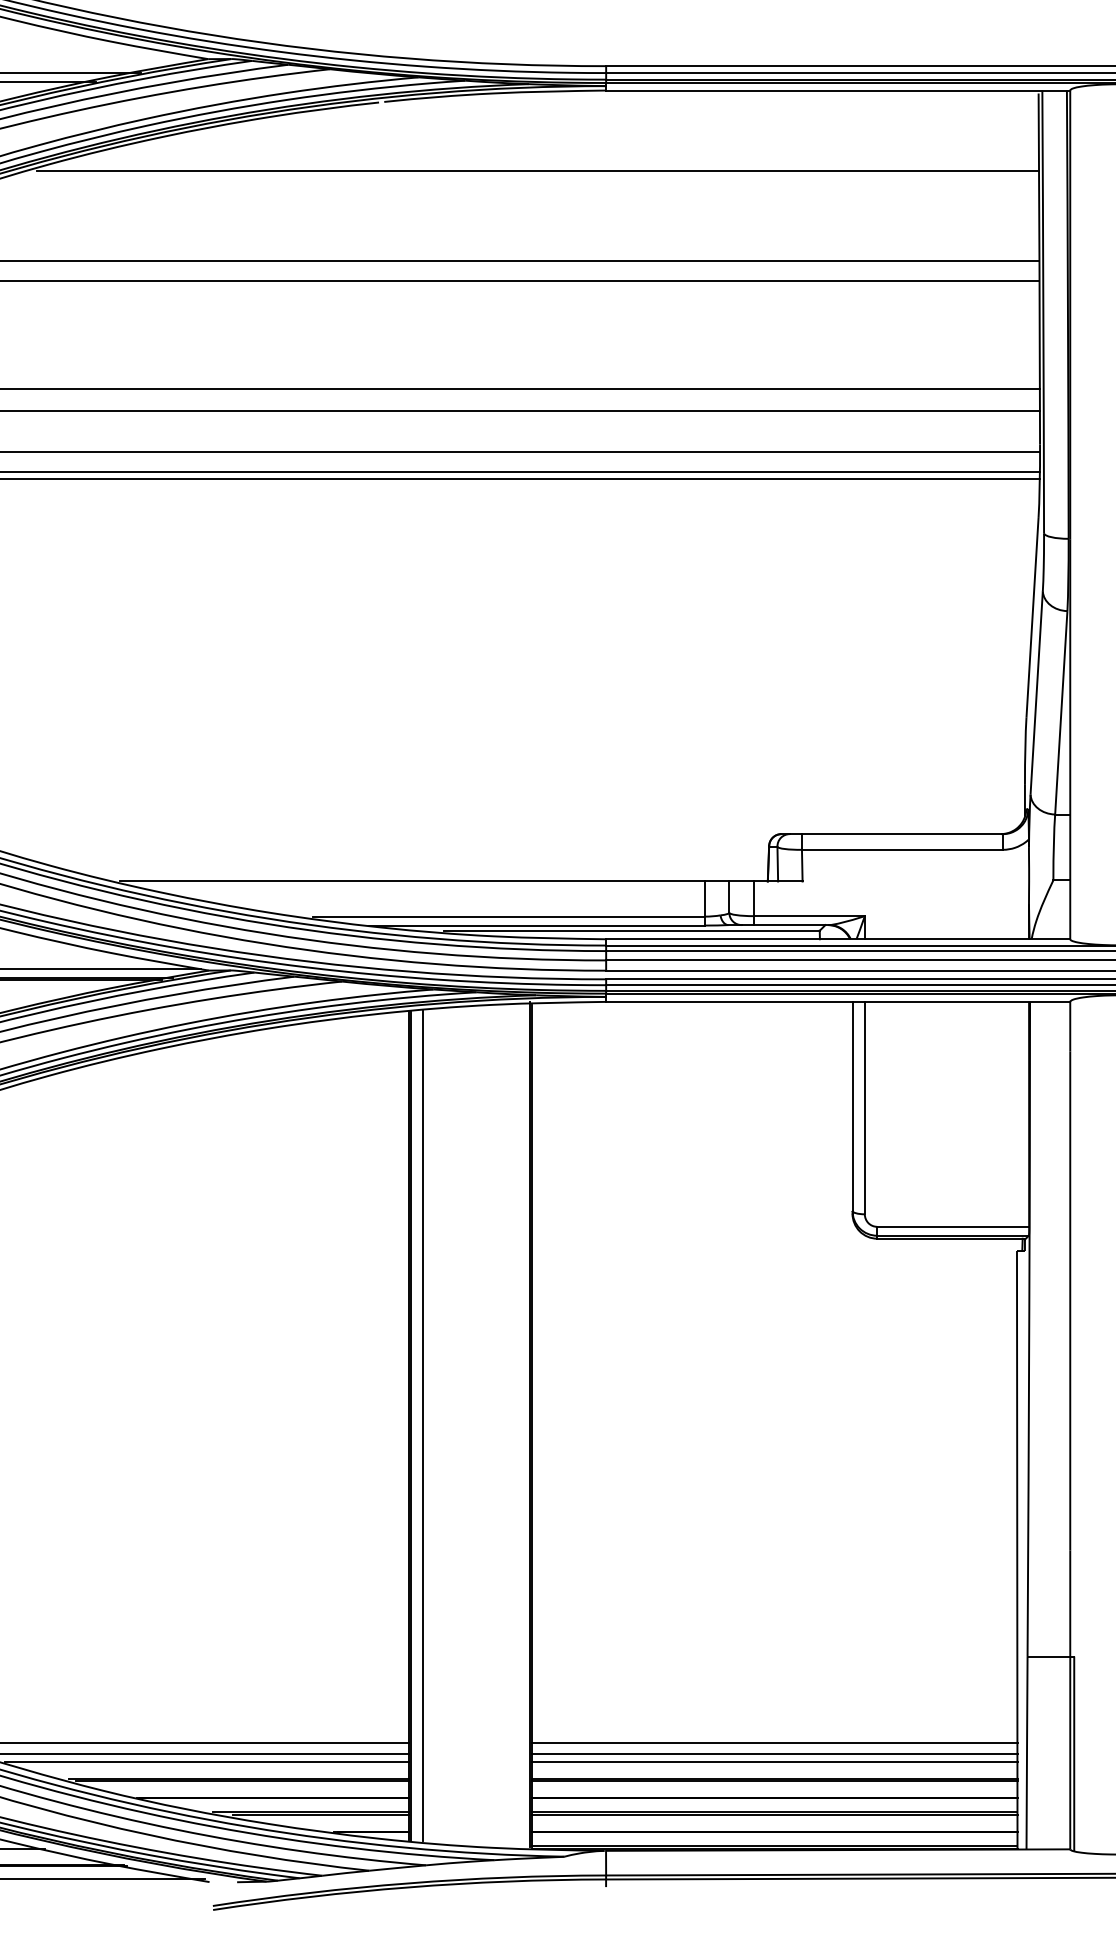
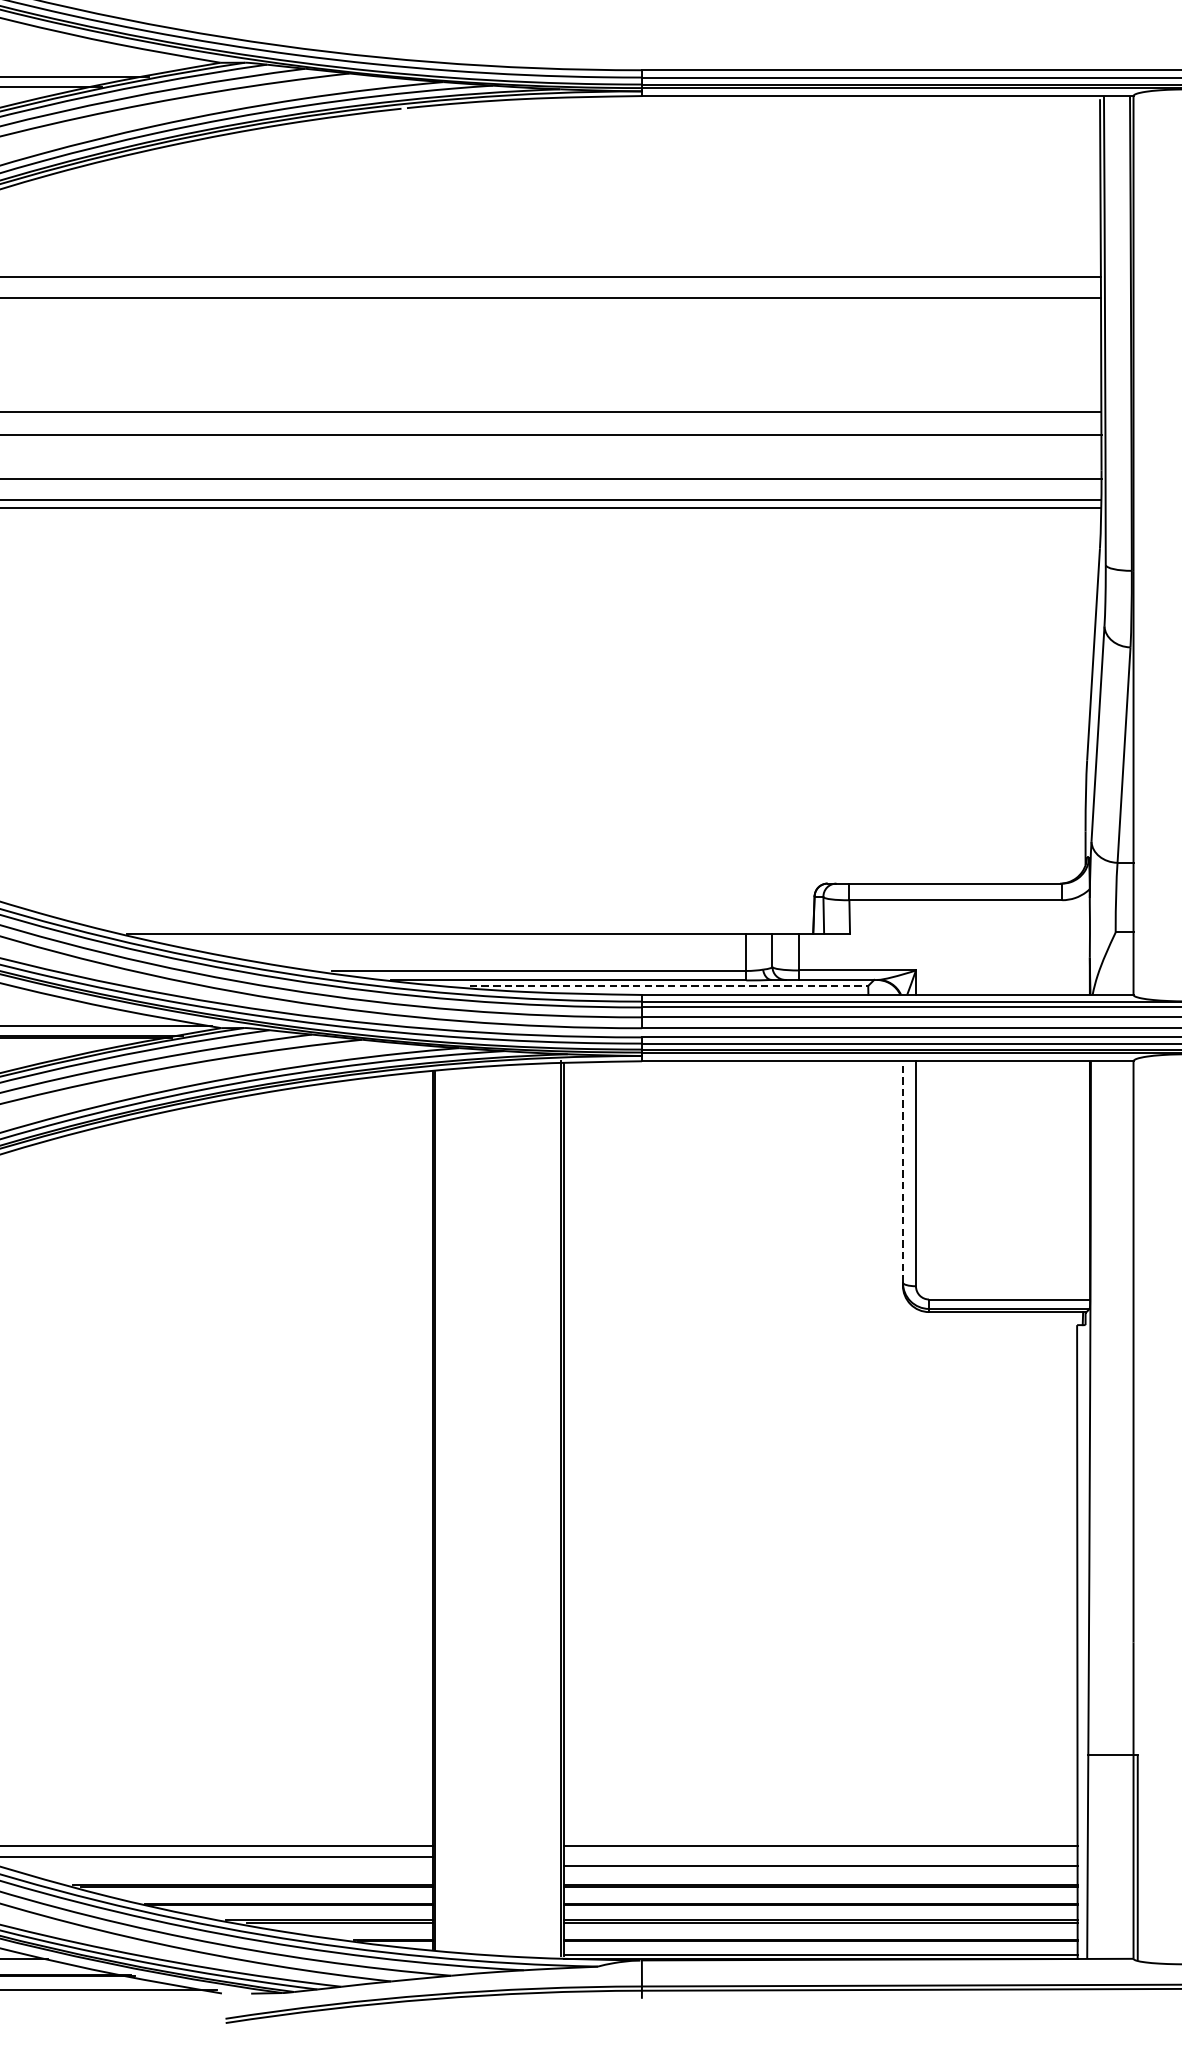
line: (537, 170) -> (569, 180), removed
line: (632, 930) -> (669, 985), solid -> dashed
line: (852, 1106) -> (902, 1172), solid -> dashed
line: (423, 1426) -> (448, 1510), removed
line: (774, 1753) -> (820, 1857), removed
line: (207, 1762) -> (219, 1866), removed

